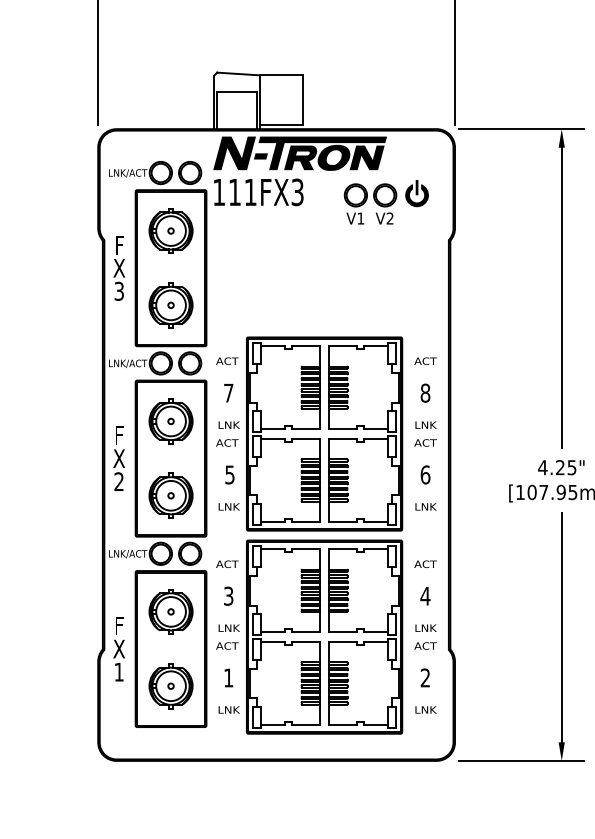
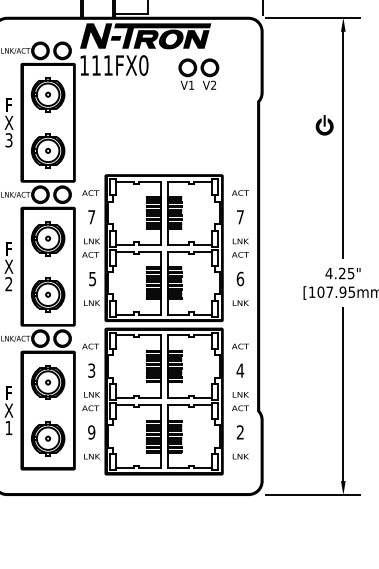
text: (297, 192) -> (143, 65), 111FX3 -> 111FX0
part: (416, 193) -> (324, 125), moved
text: (425, 392) -> (240, 216), 8 -> 7
text: (228, 677) -> (91, 432), 1 -> 9

